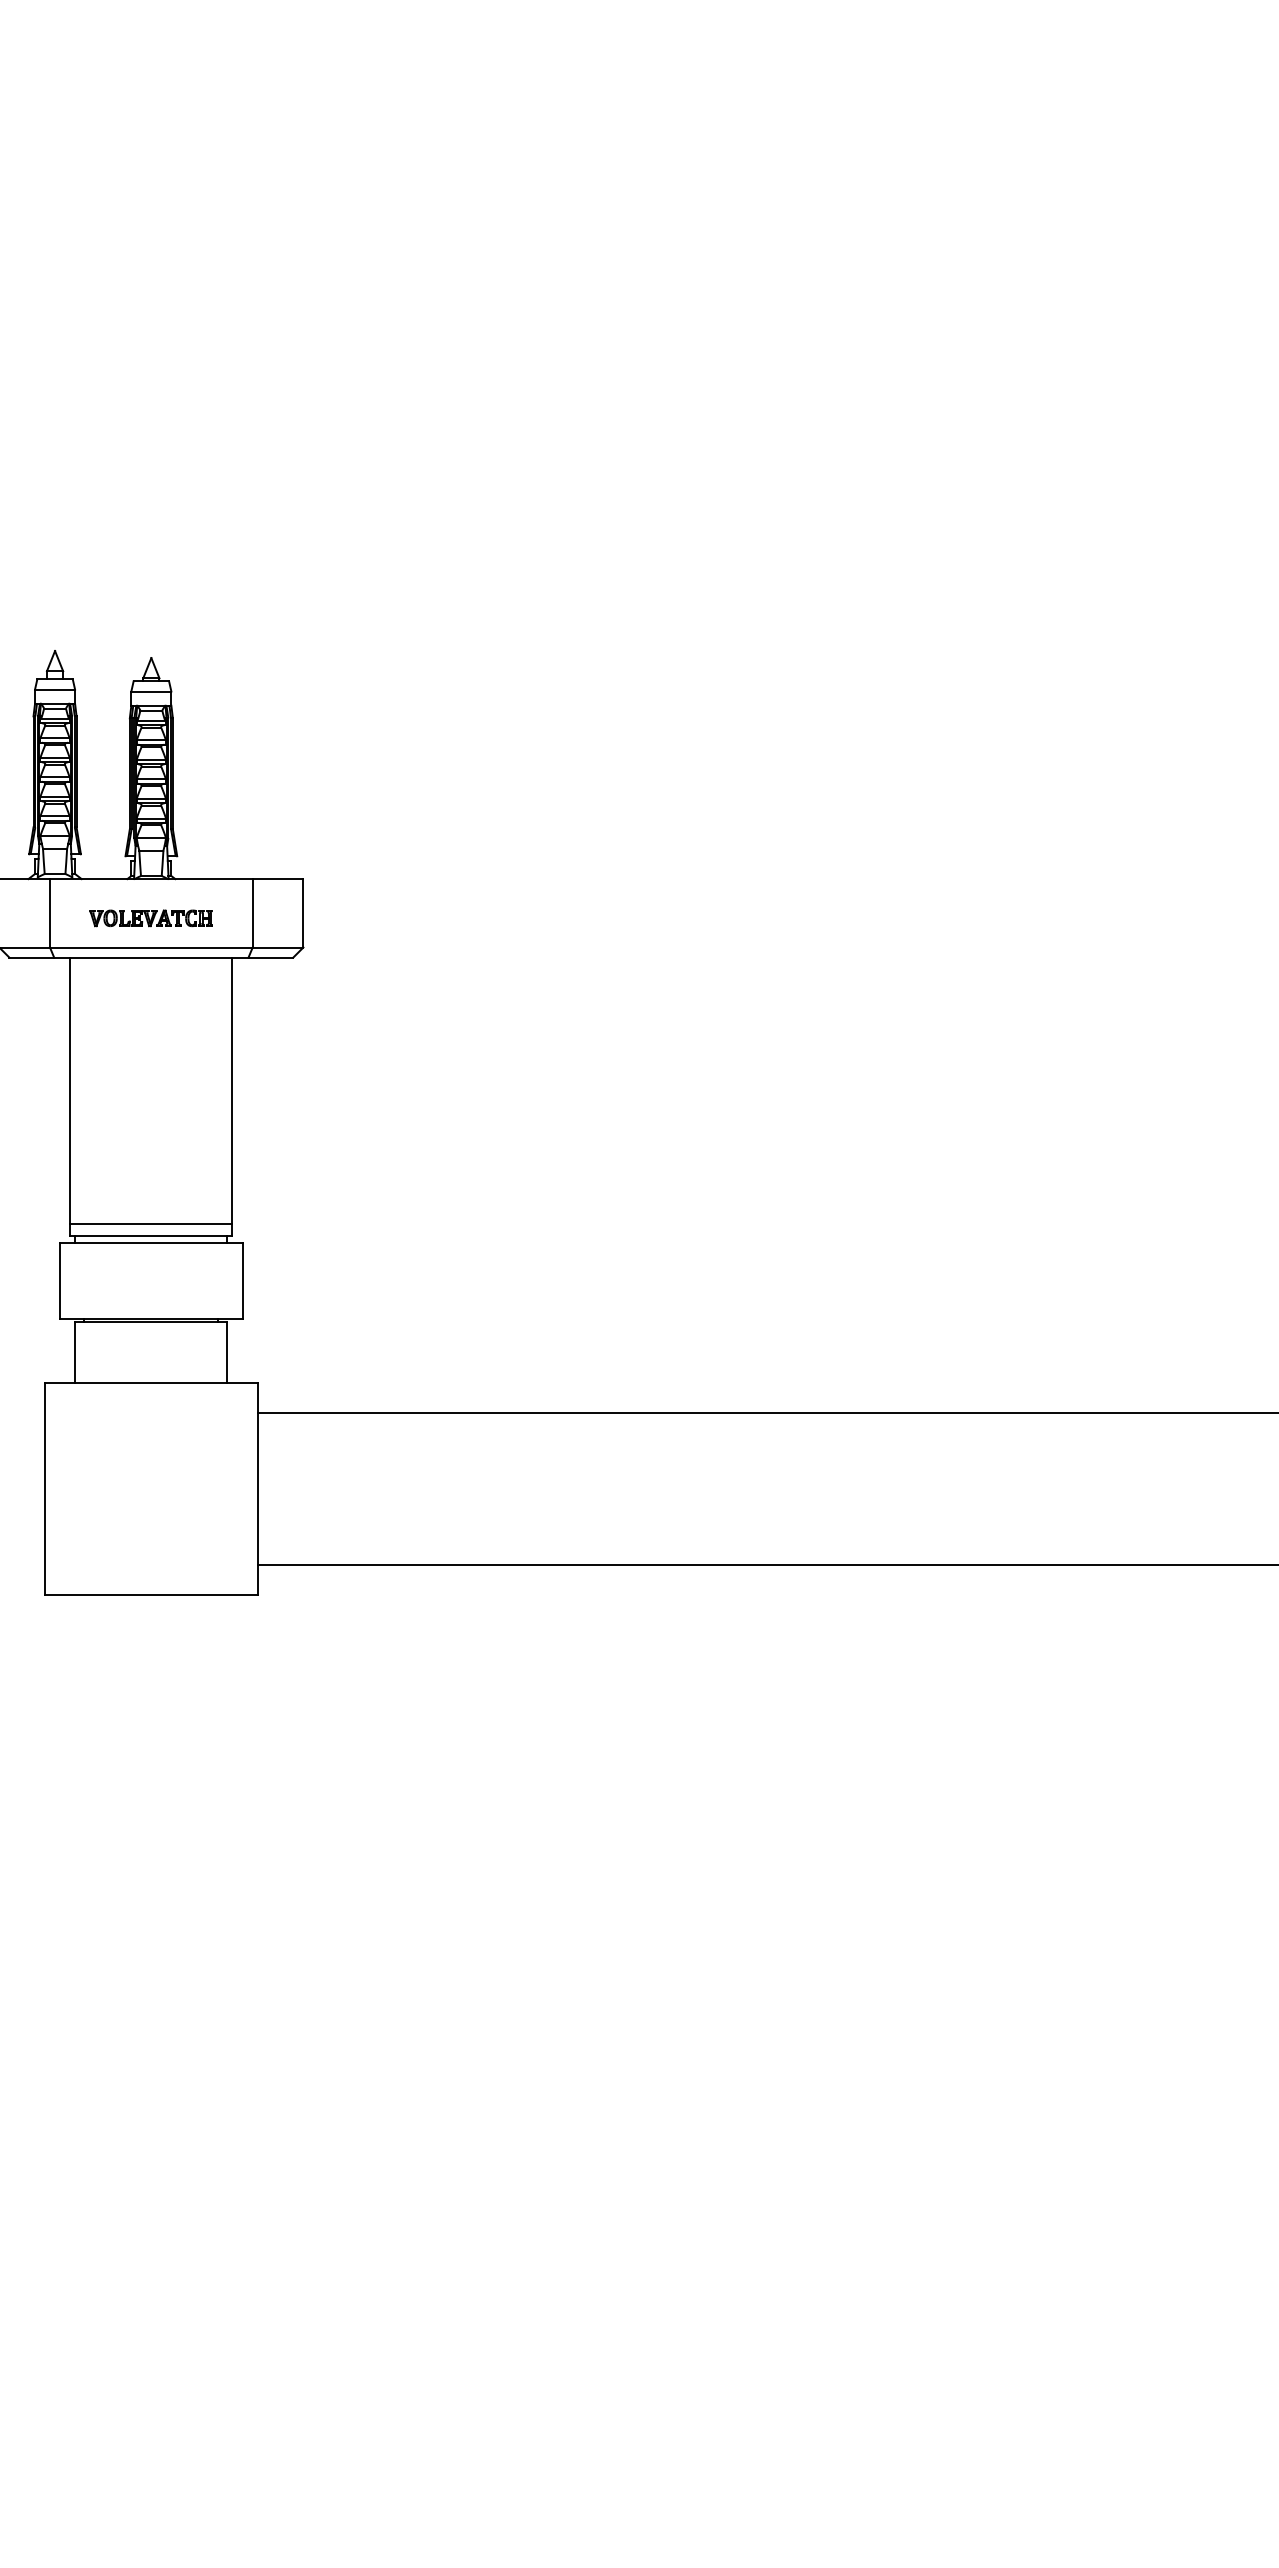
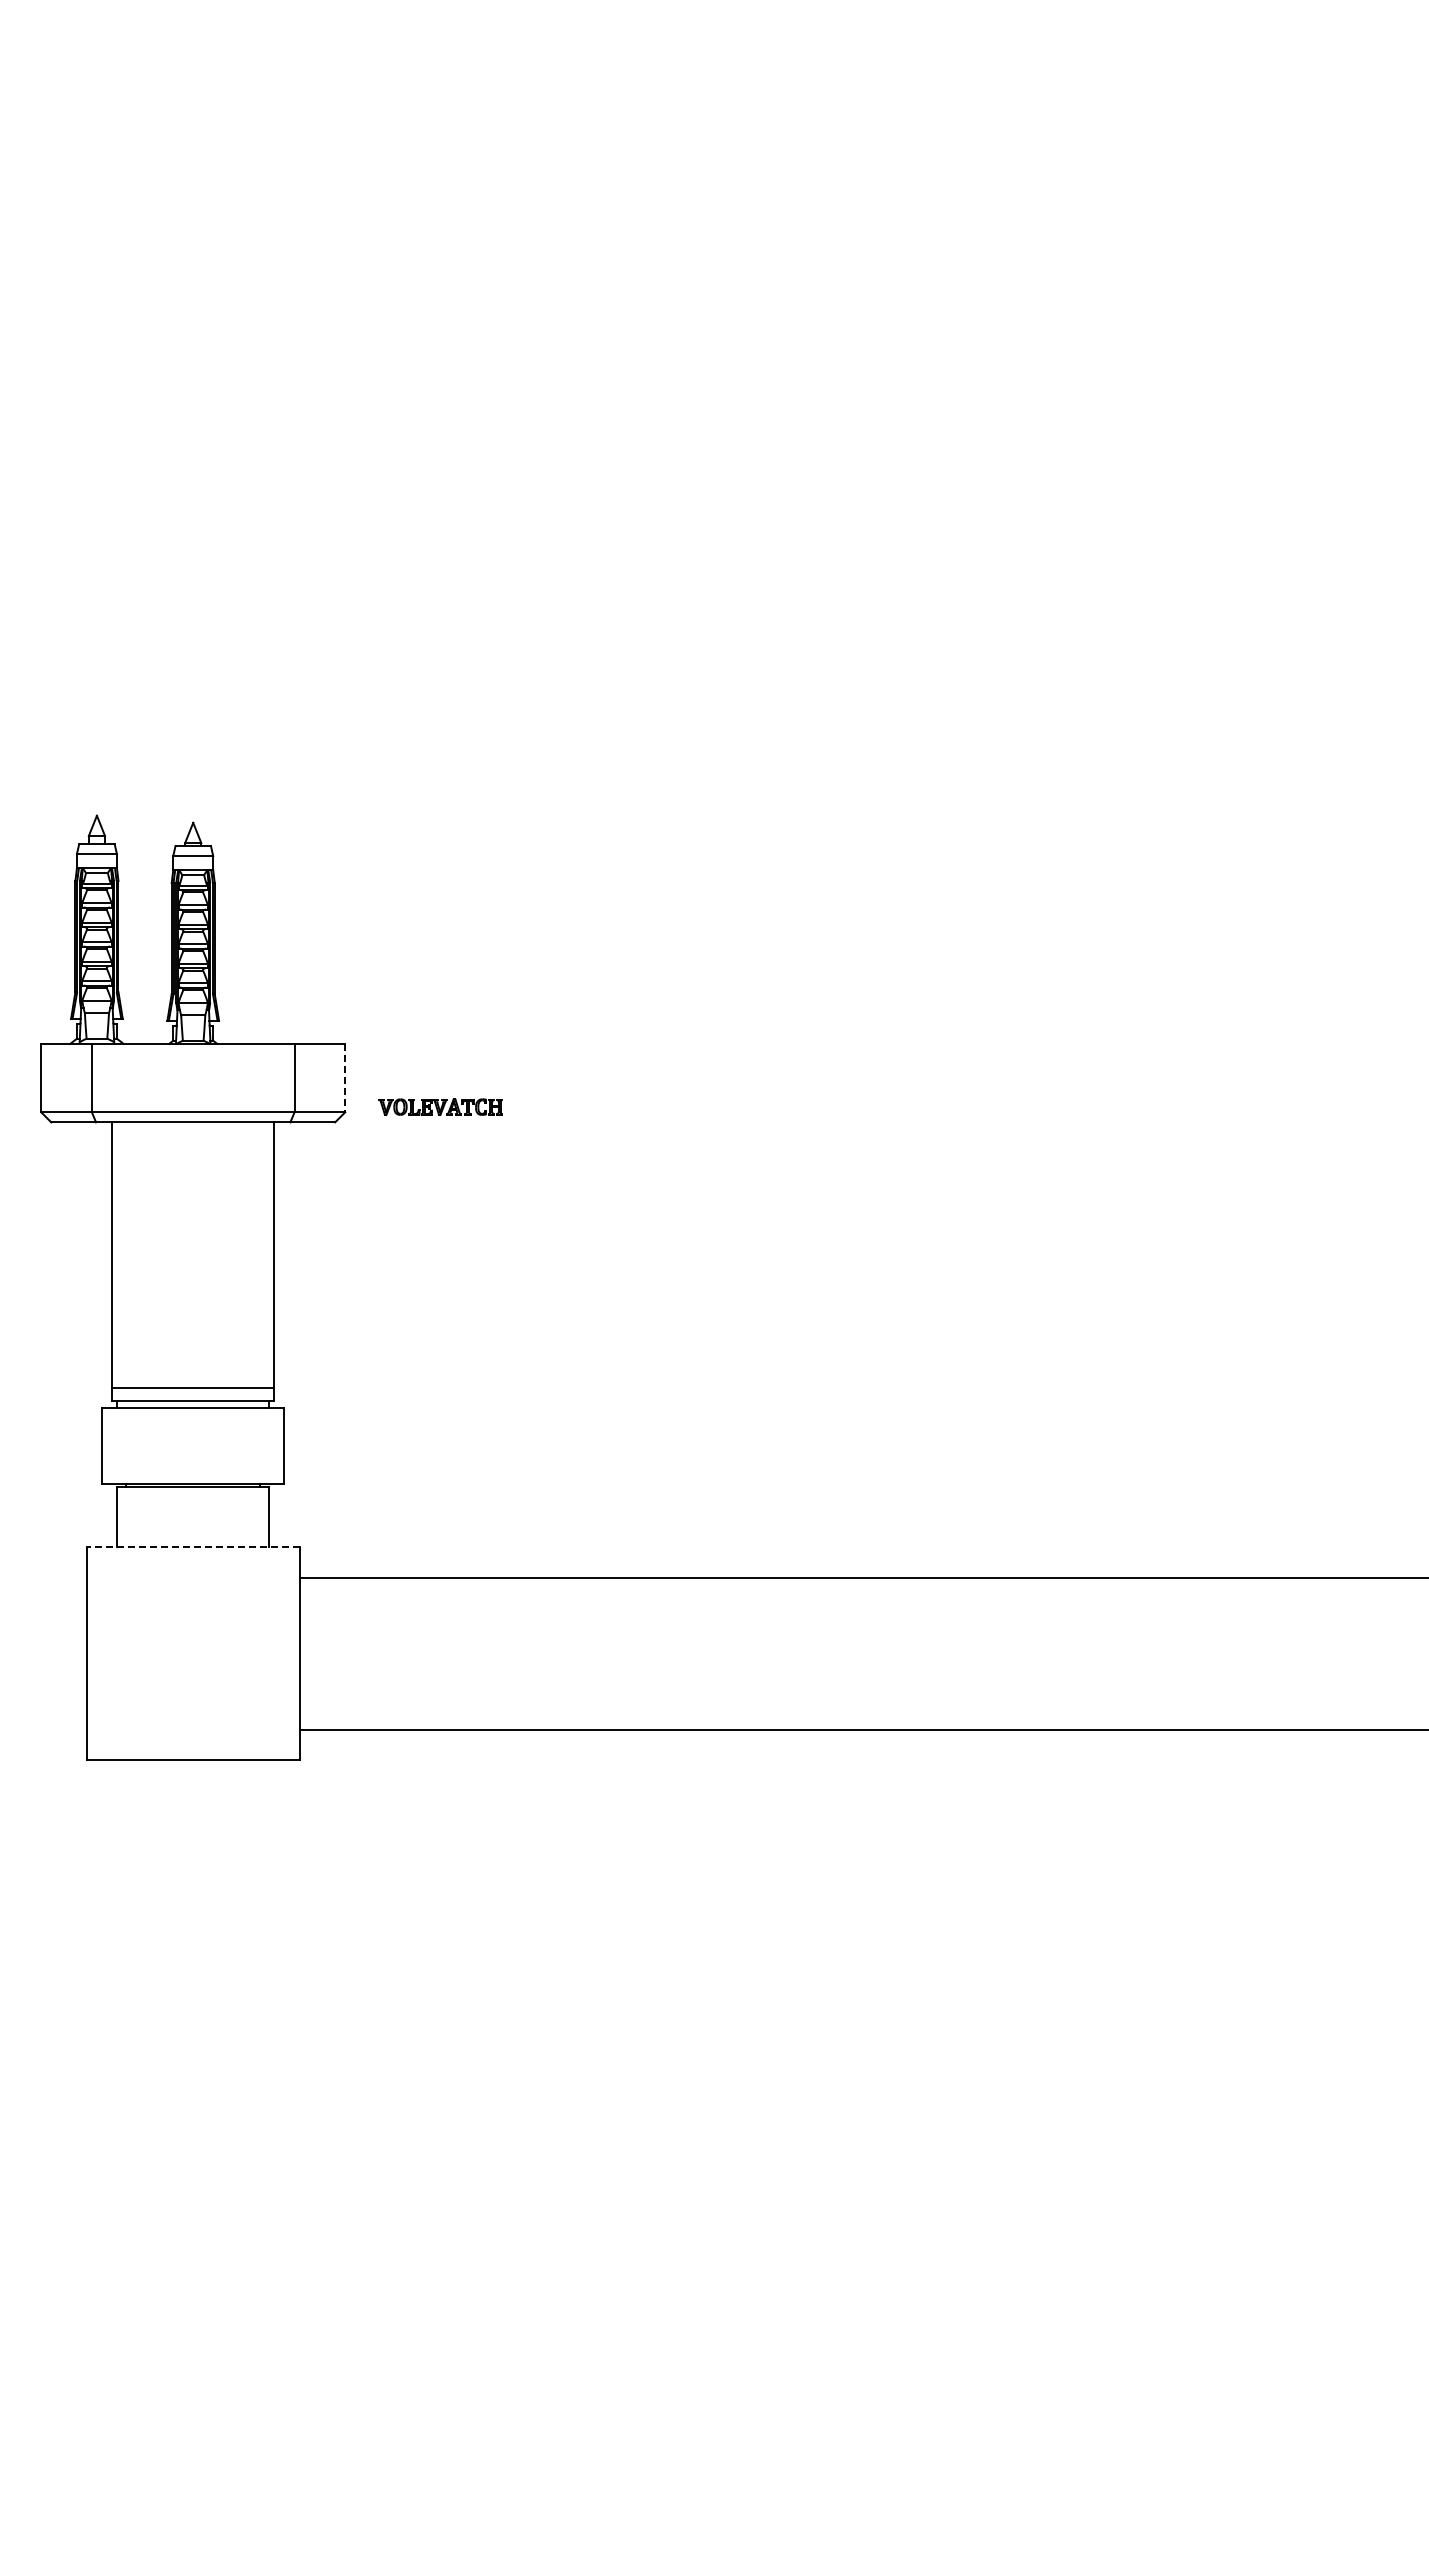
line: (303, 913) -> (345, 1078), solid -> dashed
part: (150, 917) -> (440, 1106), moved
line: (150, 1382) -> (192, 1547), solid -> dashed

